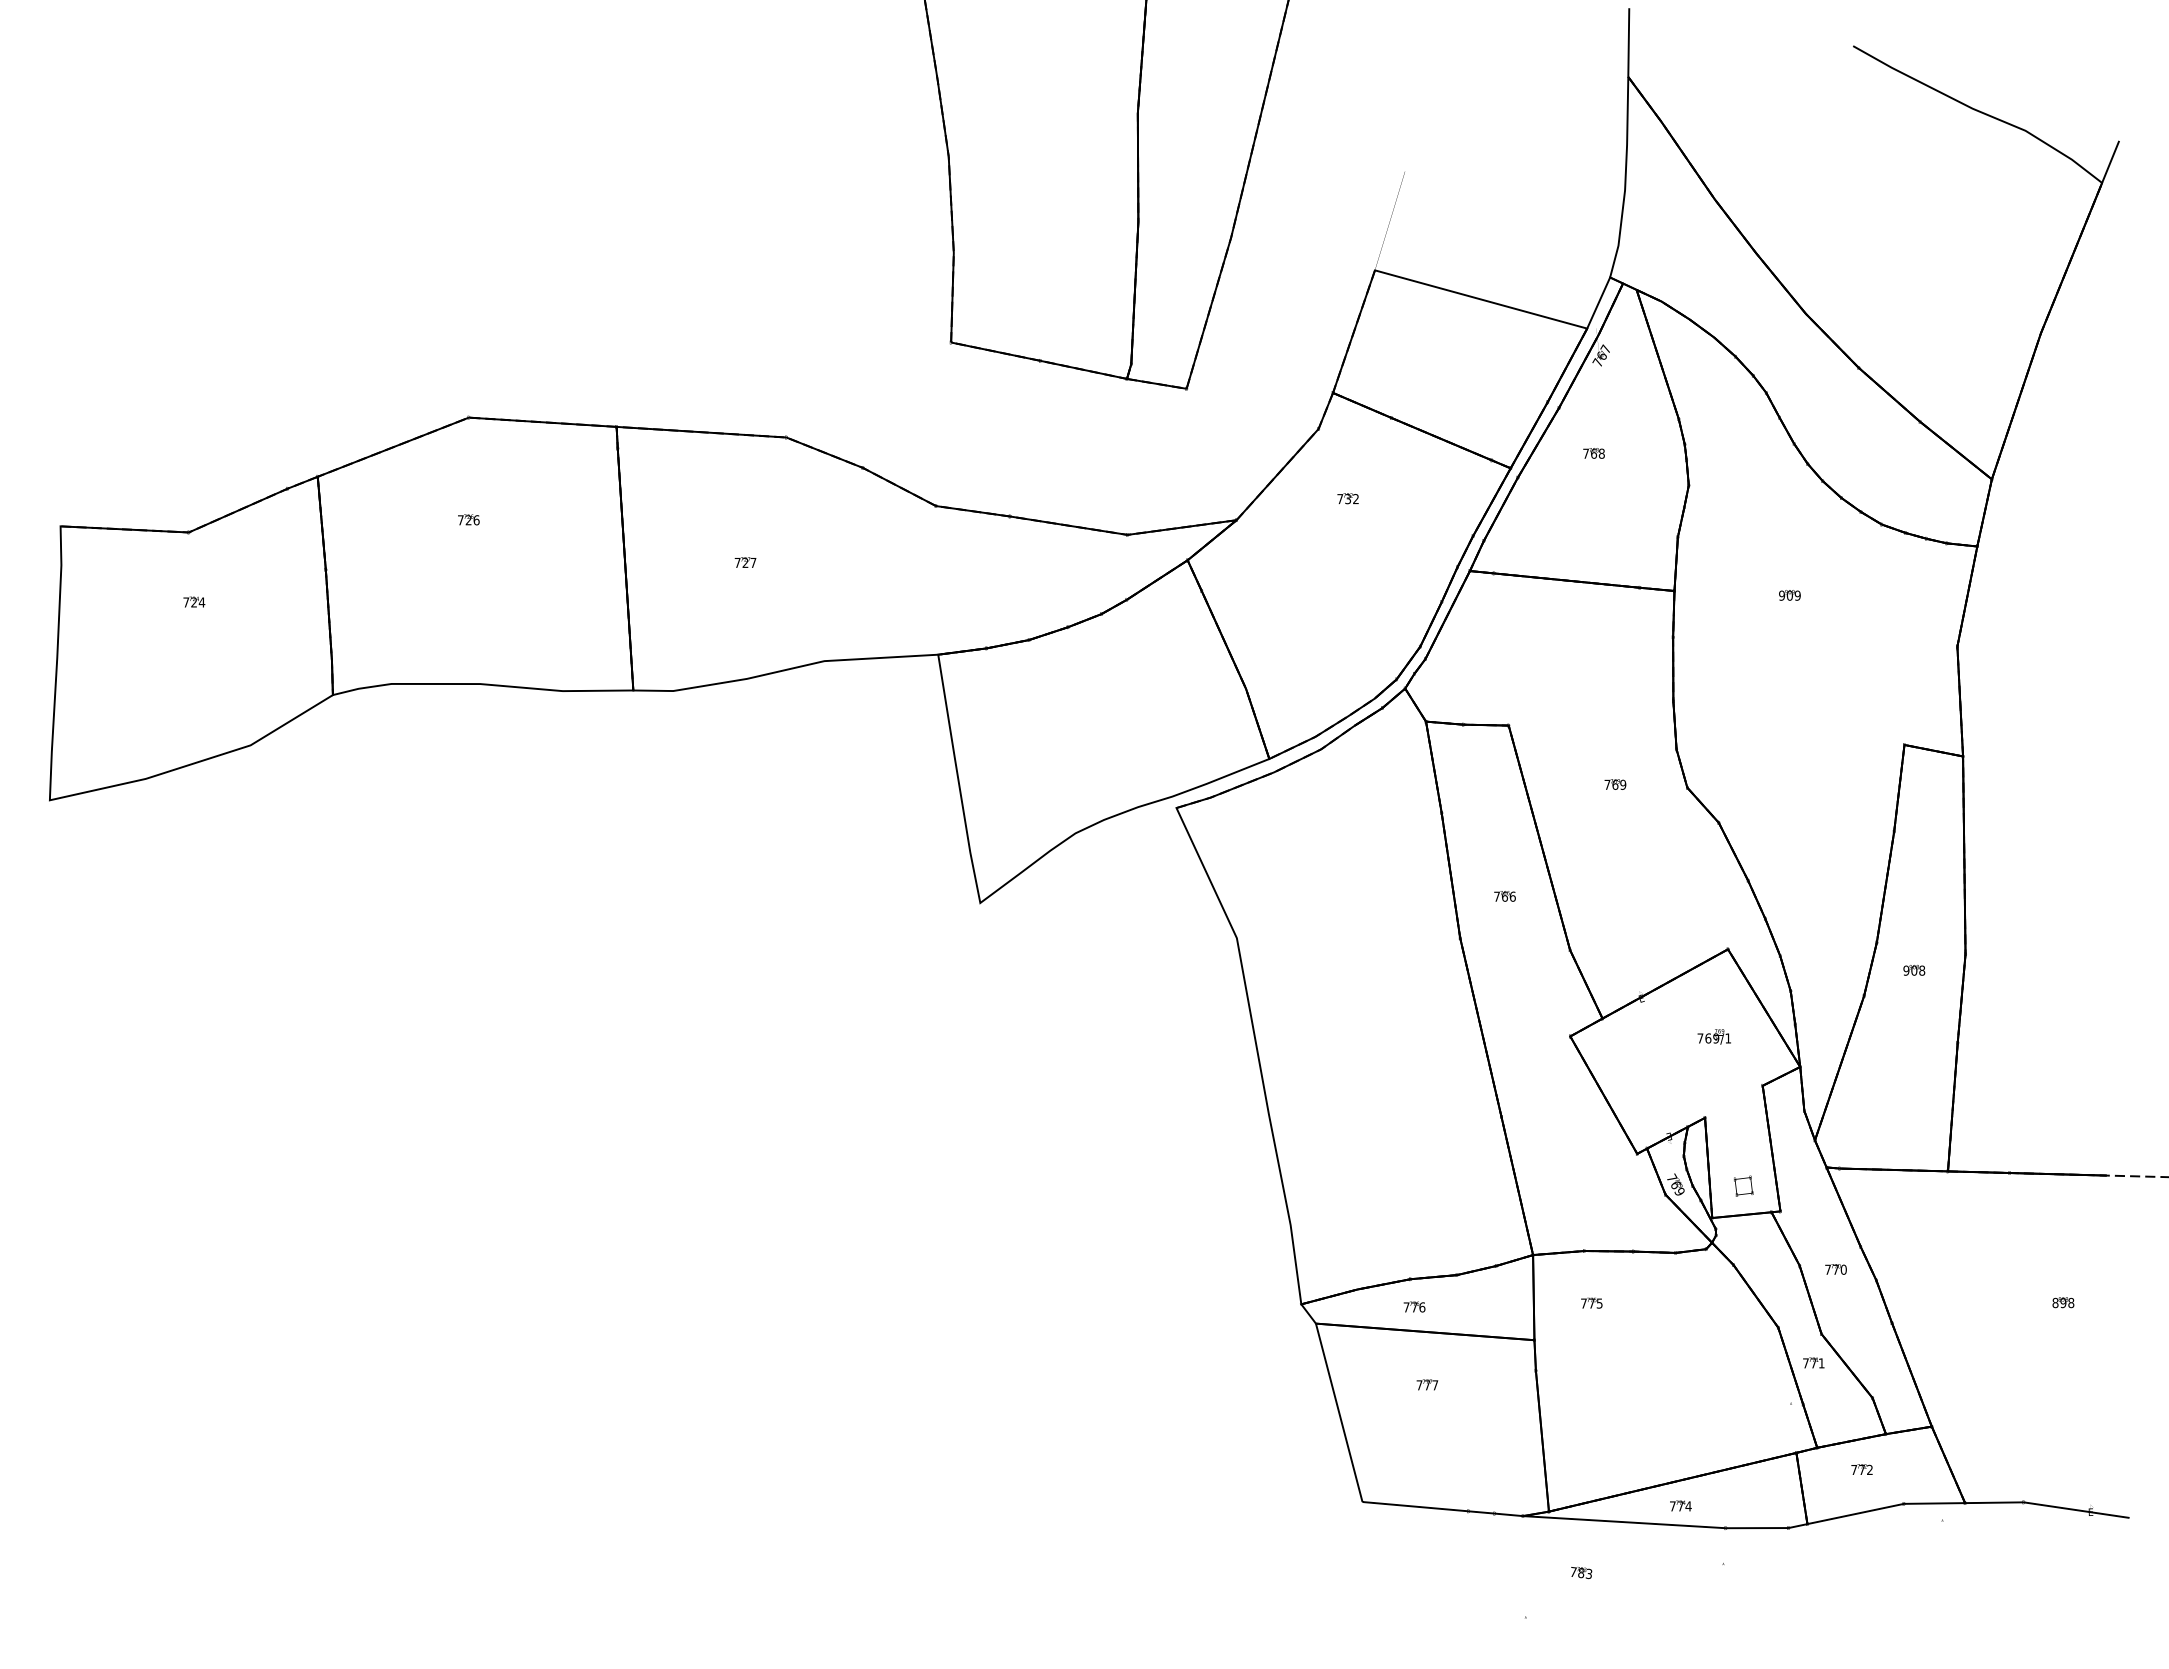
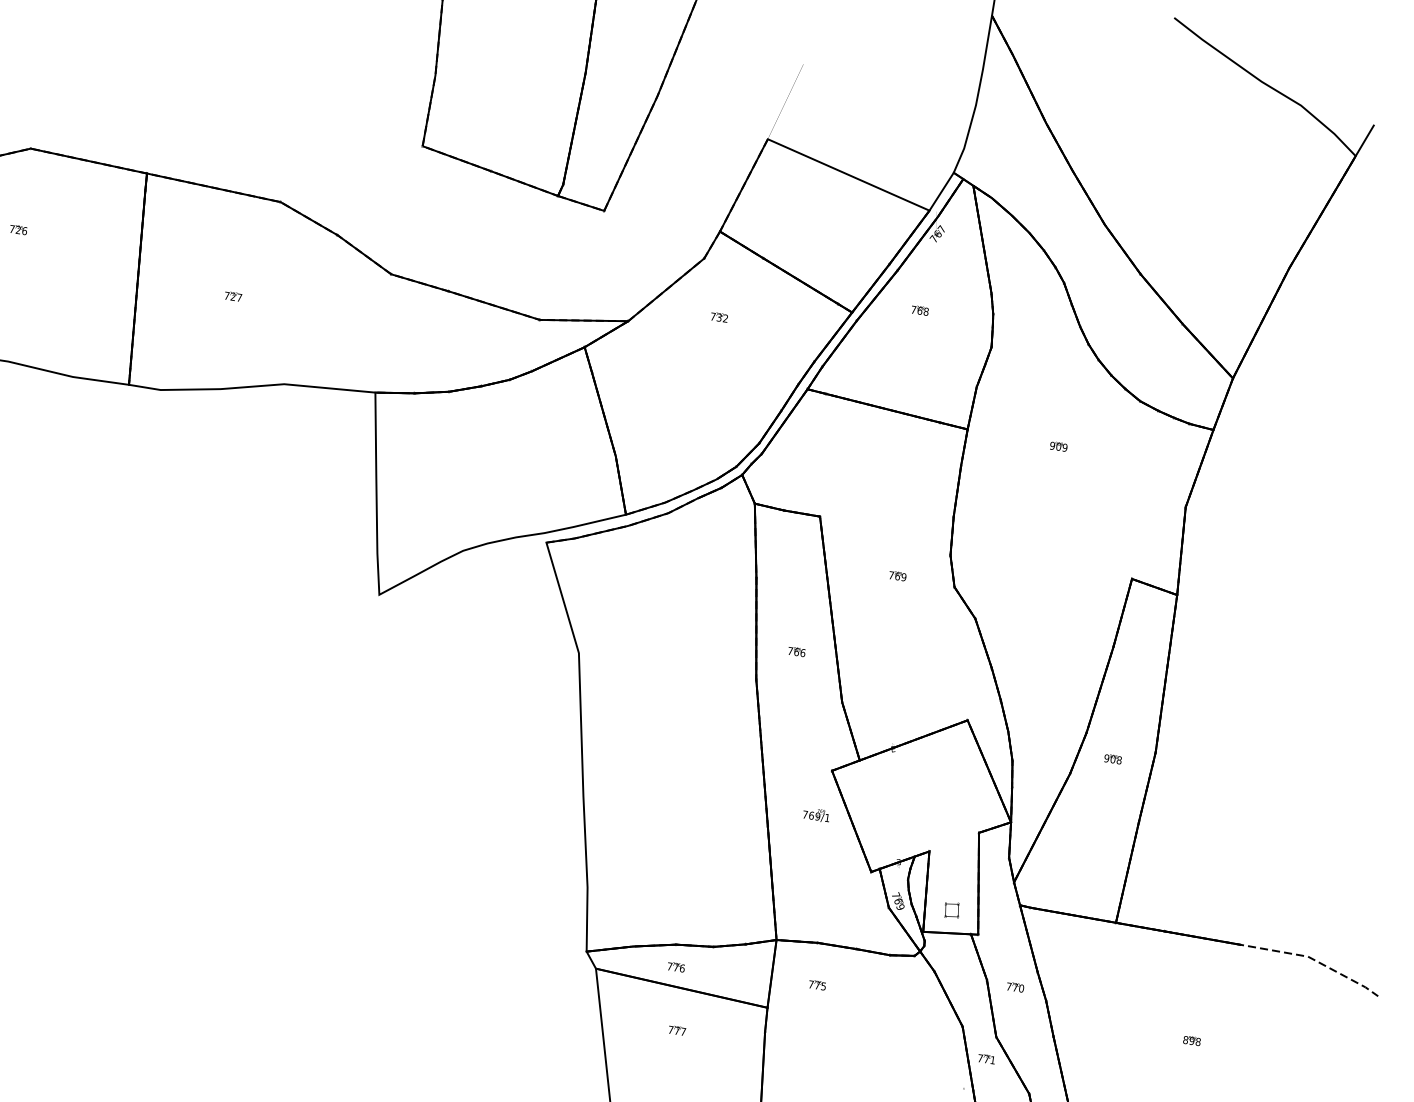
text: (1713, 1036) -> (815, 814), moved

